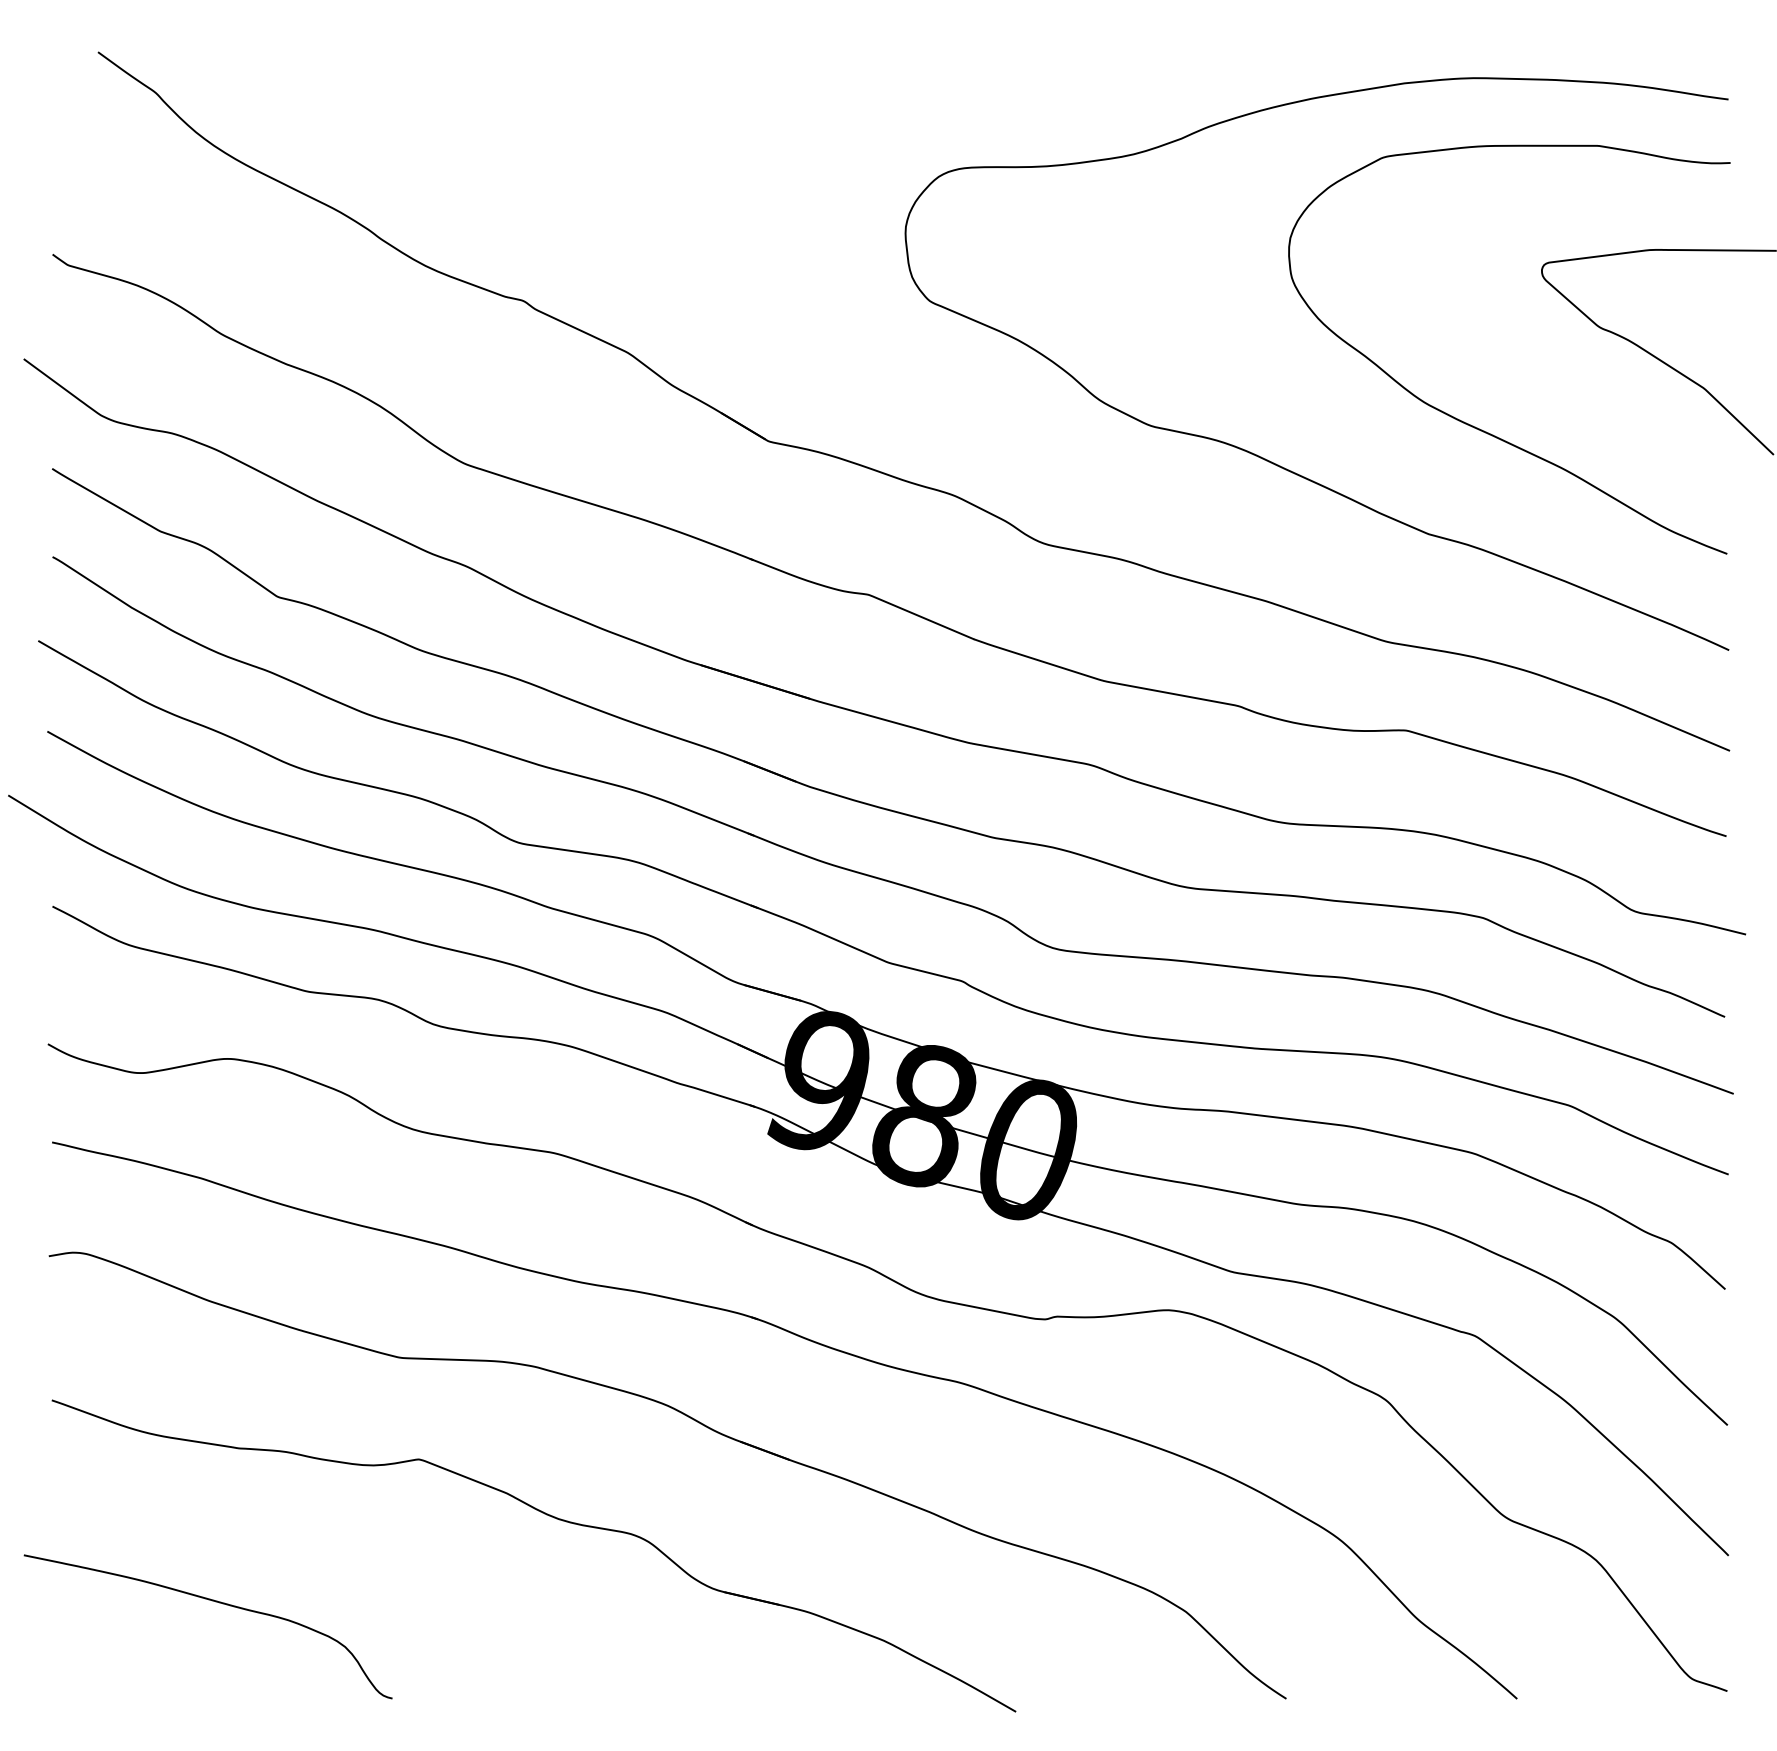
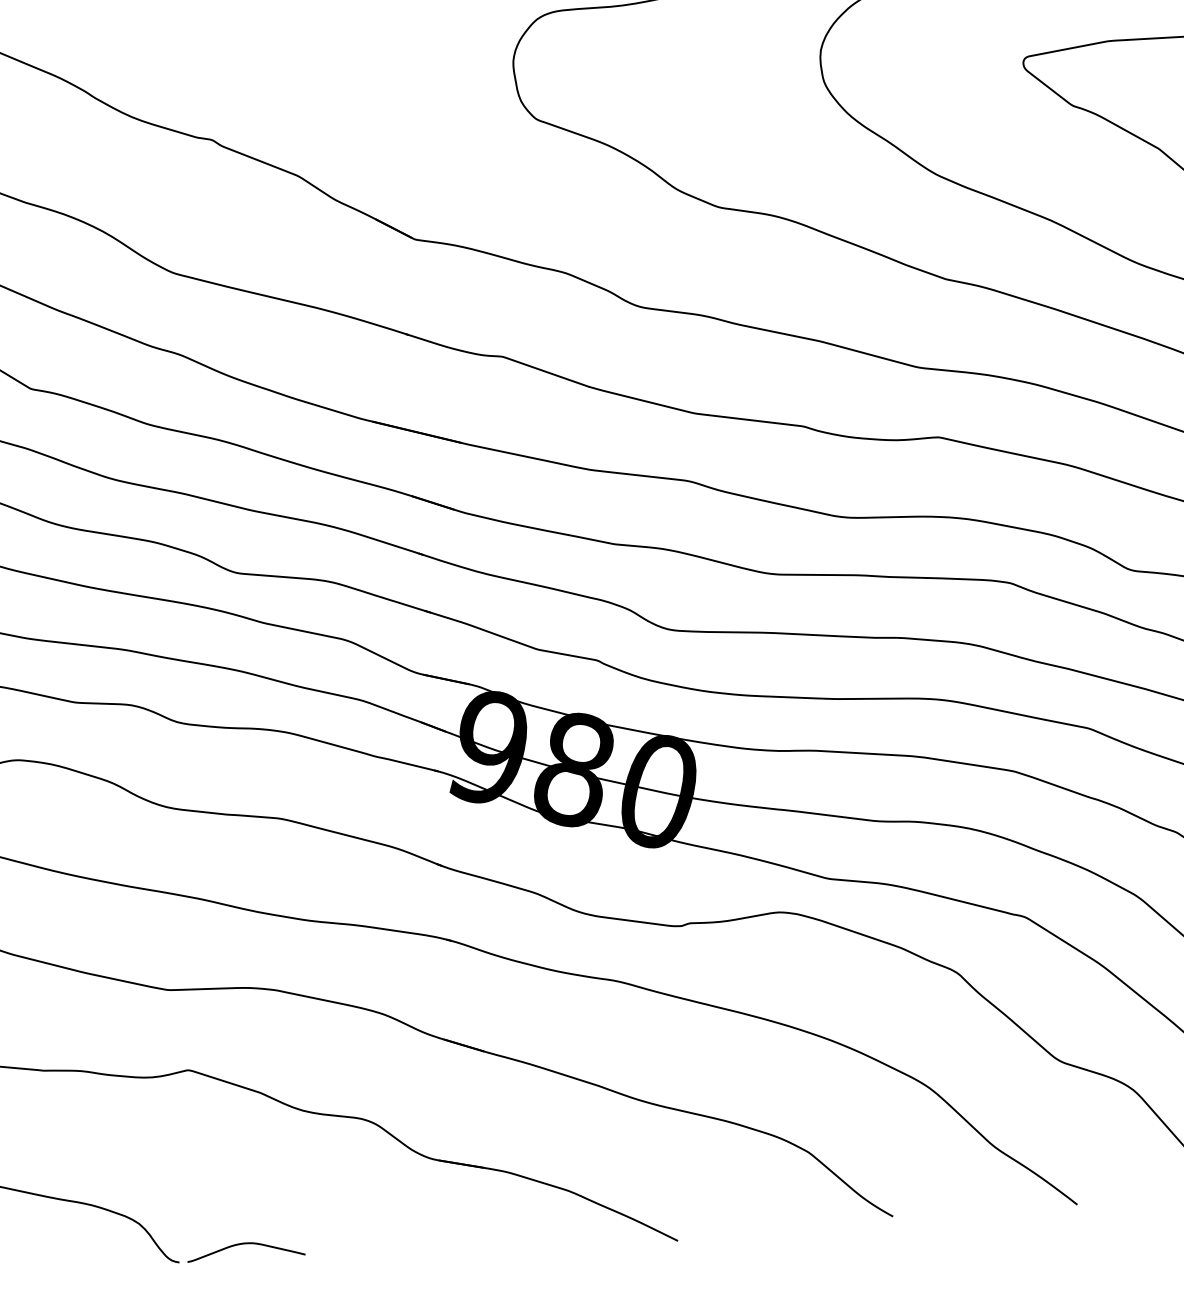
curve: (472, 1681) -> (242, 1244), added

